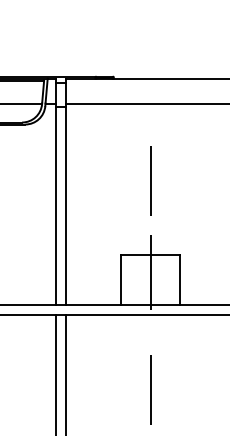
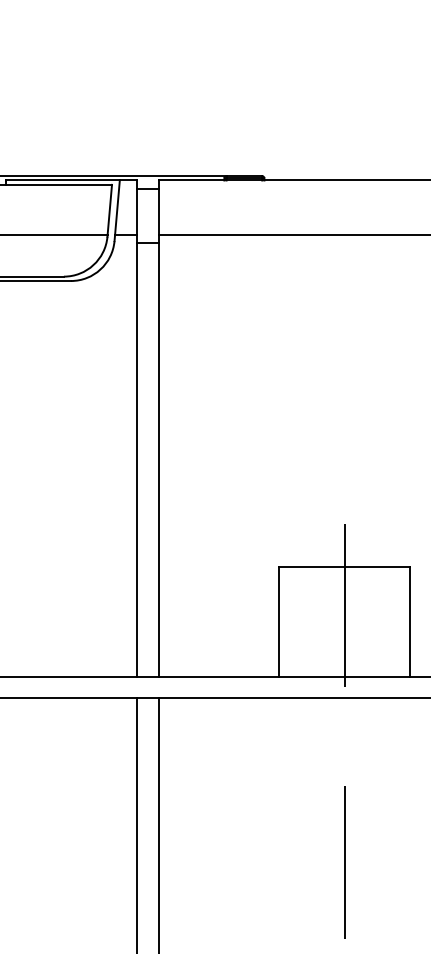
line: (150, 180) -> (344, 403), removed

